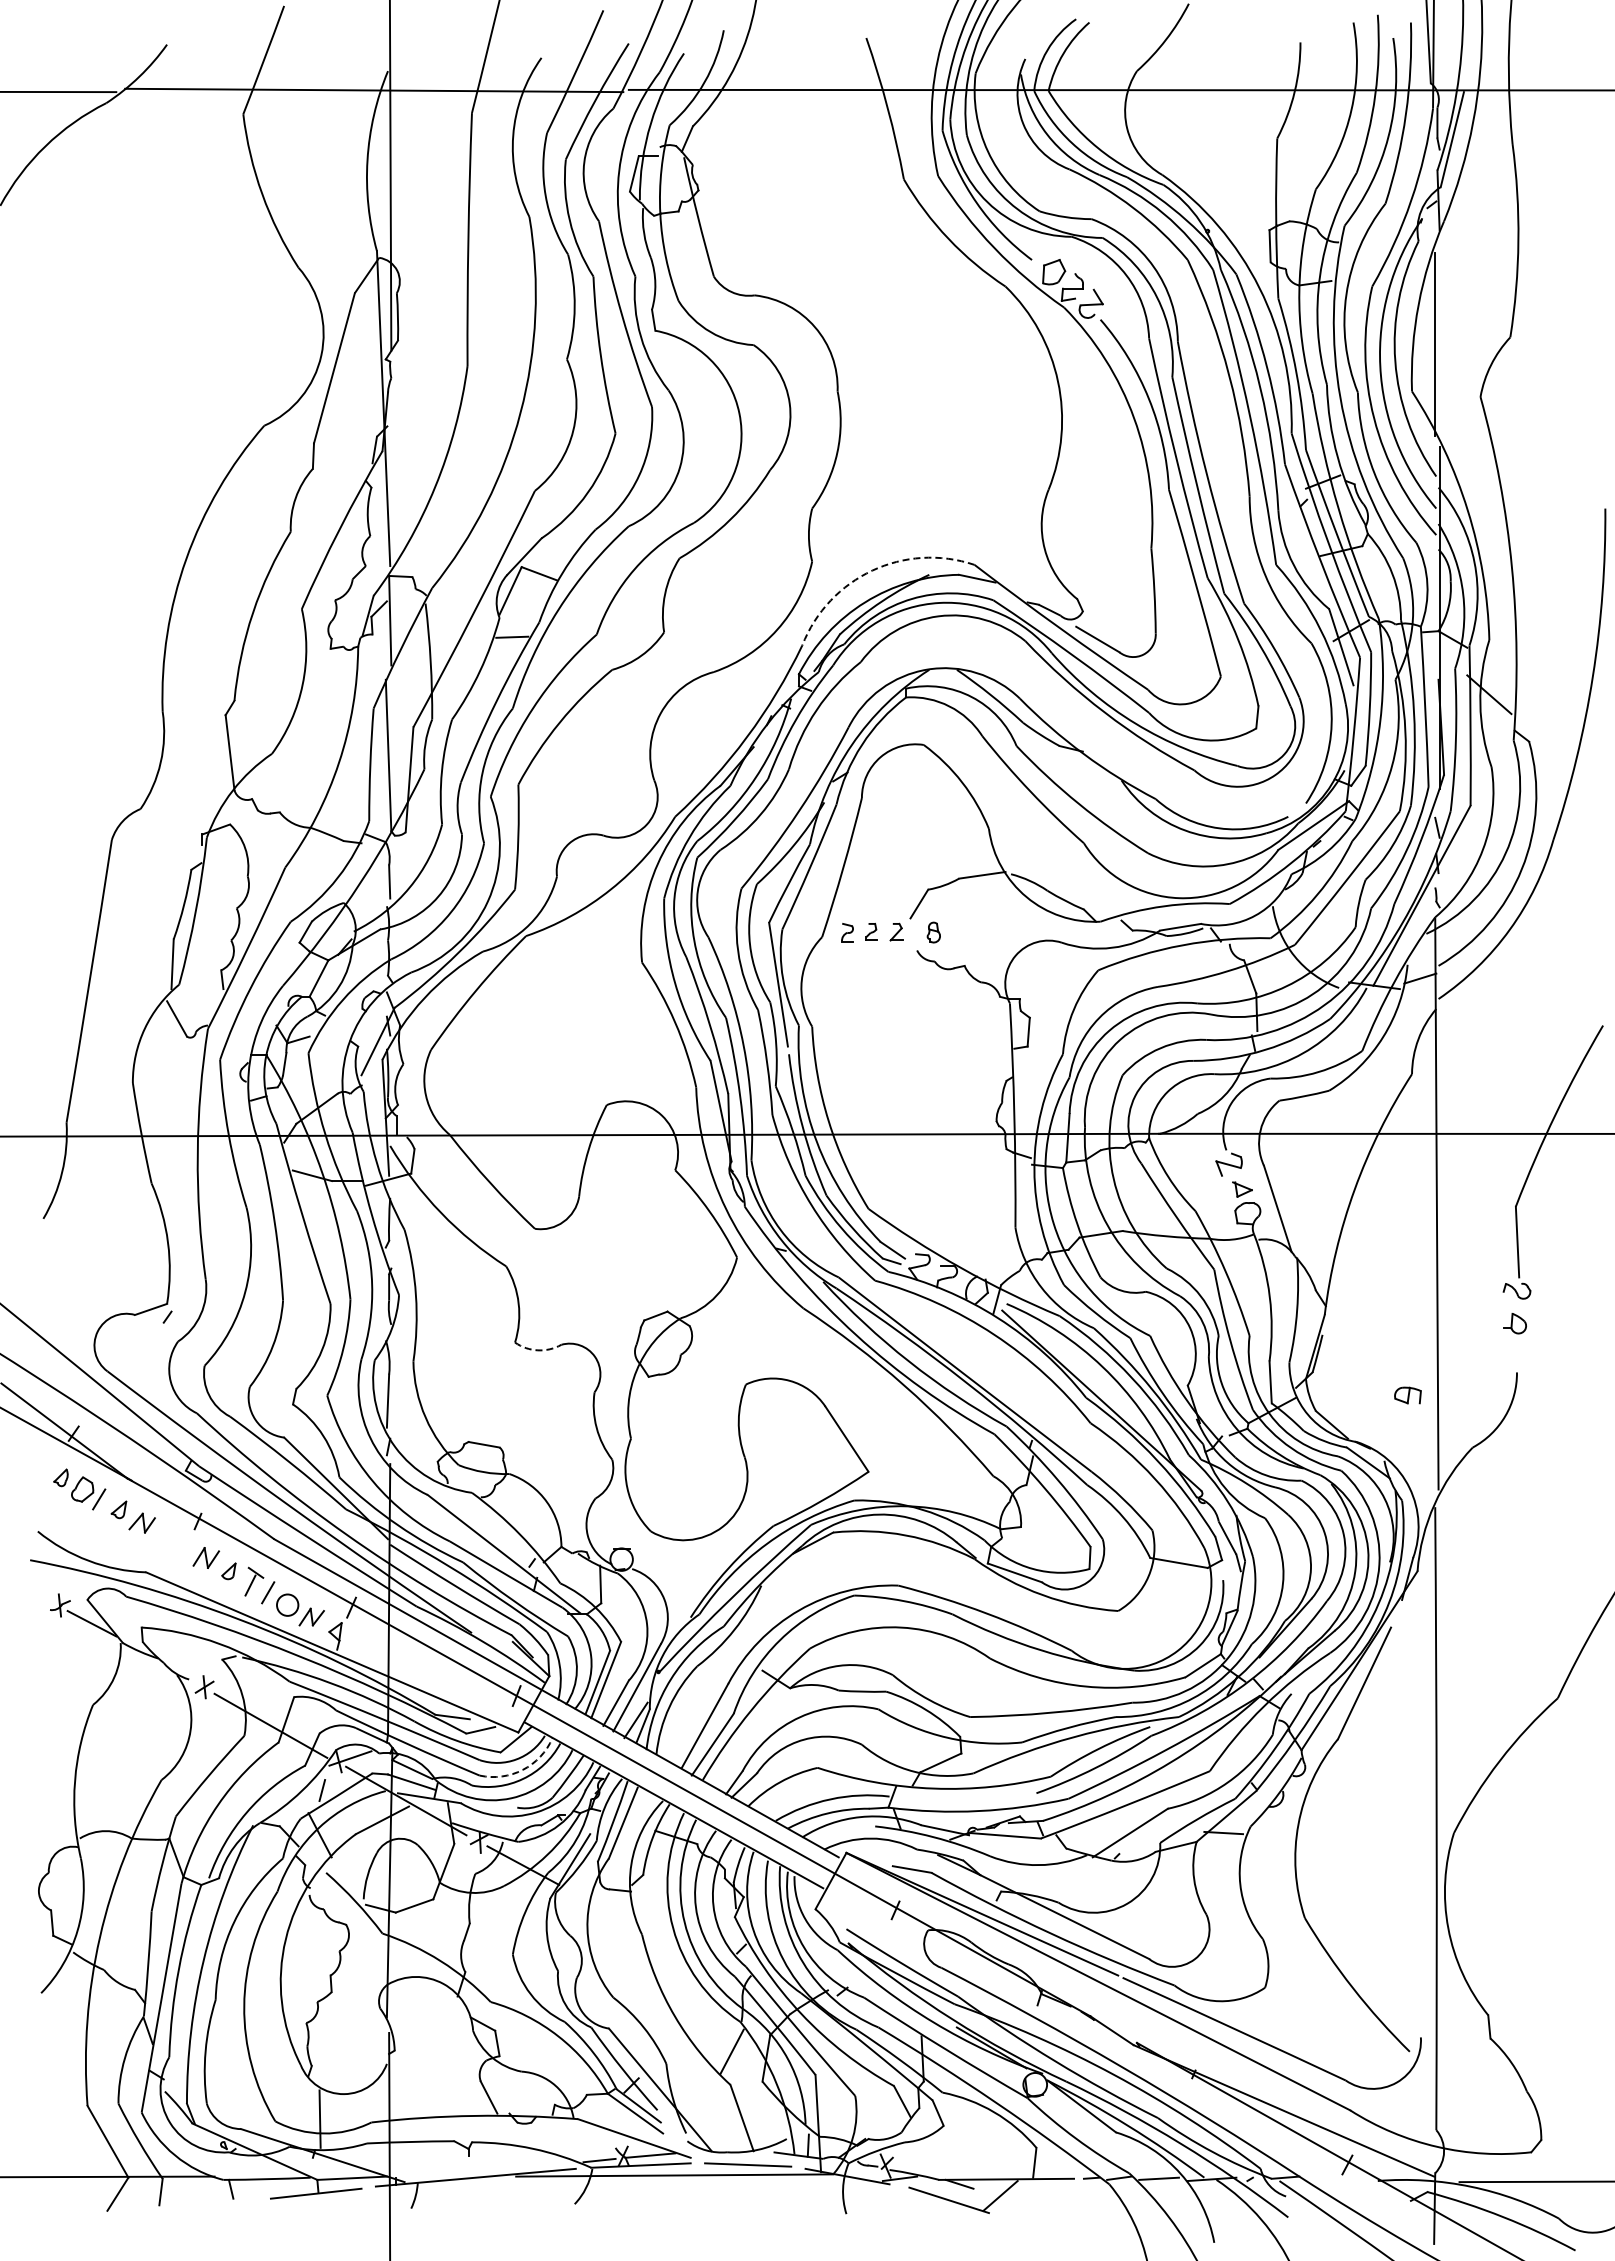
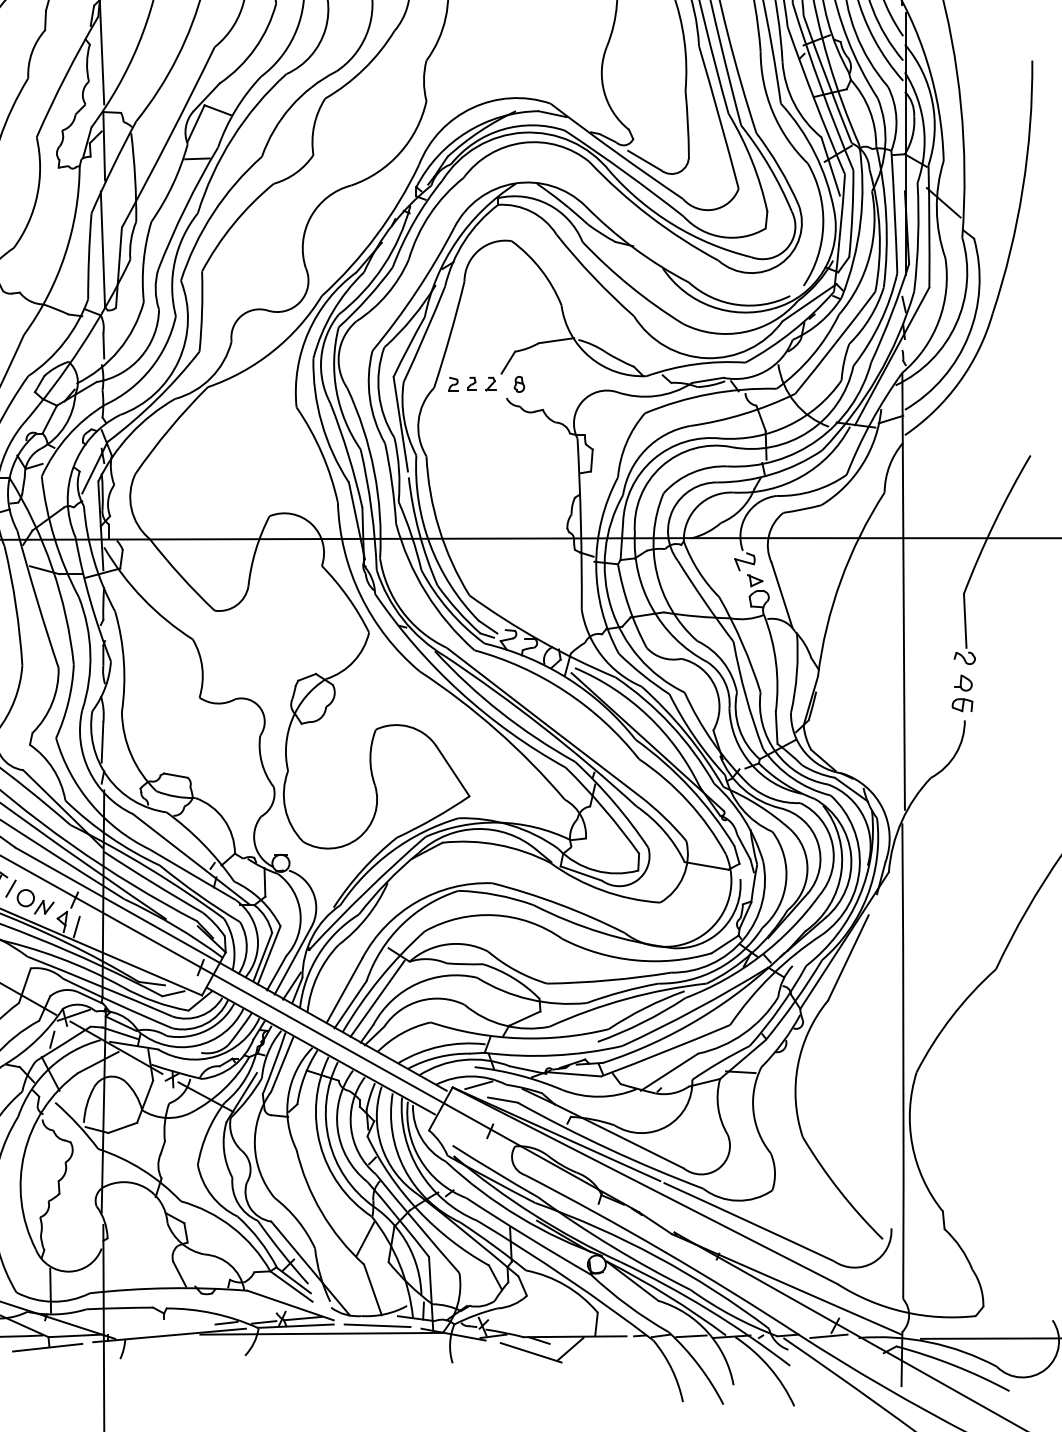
arc: (872, 570) -> (472, 107), dashed -> solid
arc: (537, 1350) -> (216, 703), dashed -> solid
part: (1407, 1395) -> (962, 705), moved
line: (354, 1642) -> (76, 926), added
line: (747, 1736) -> (377, 998), added
arc: (522, 1769) -> (205, 1023), dashed -> solid
line: (880, 1850) -> (478, 1085), added
line: (550, 2161) -> (226, 1323), added
line: (1338, 2178) -> (828, 1336), added

